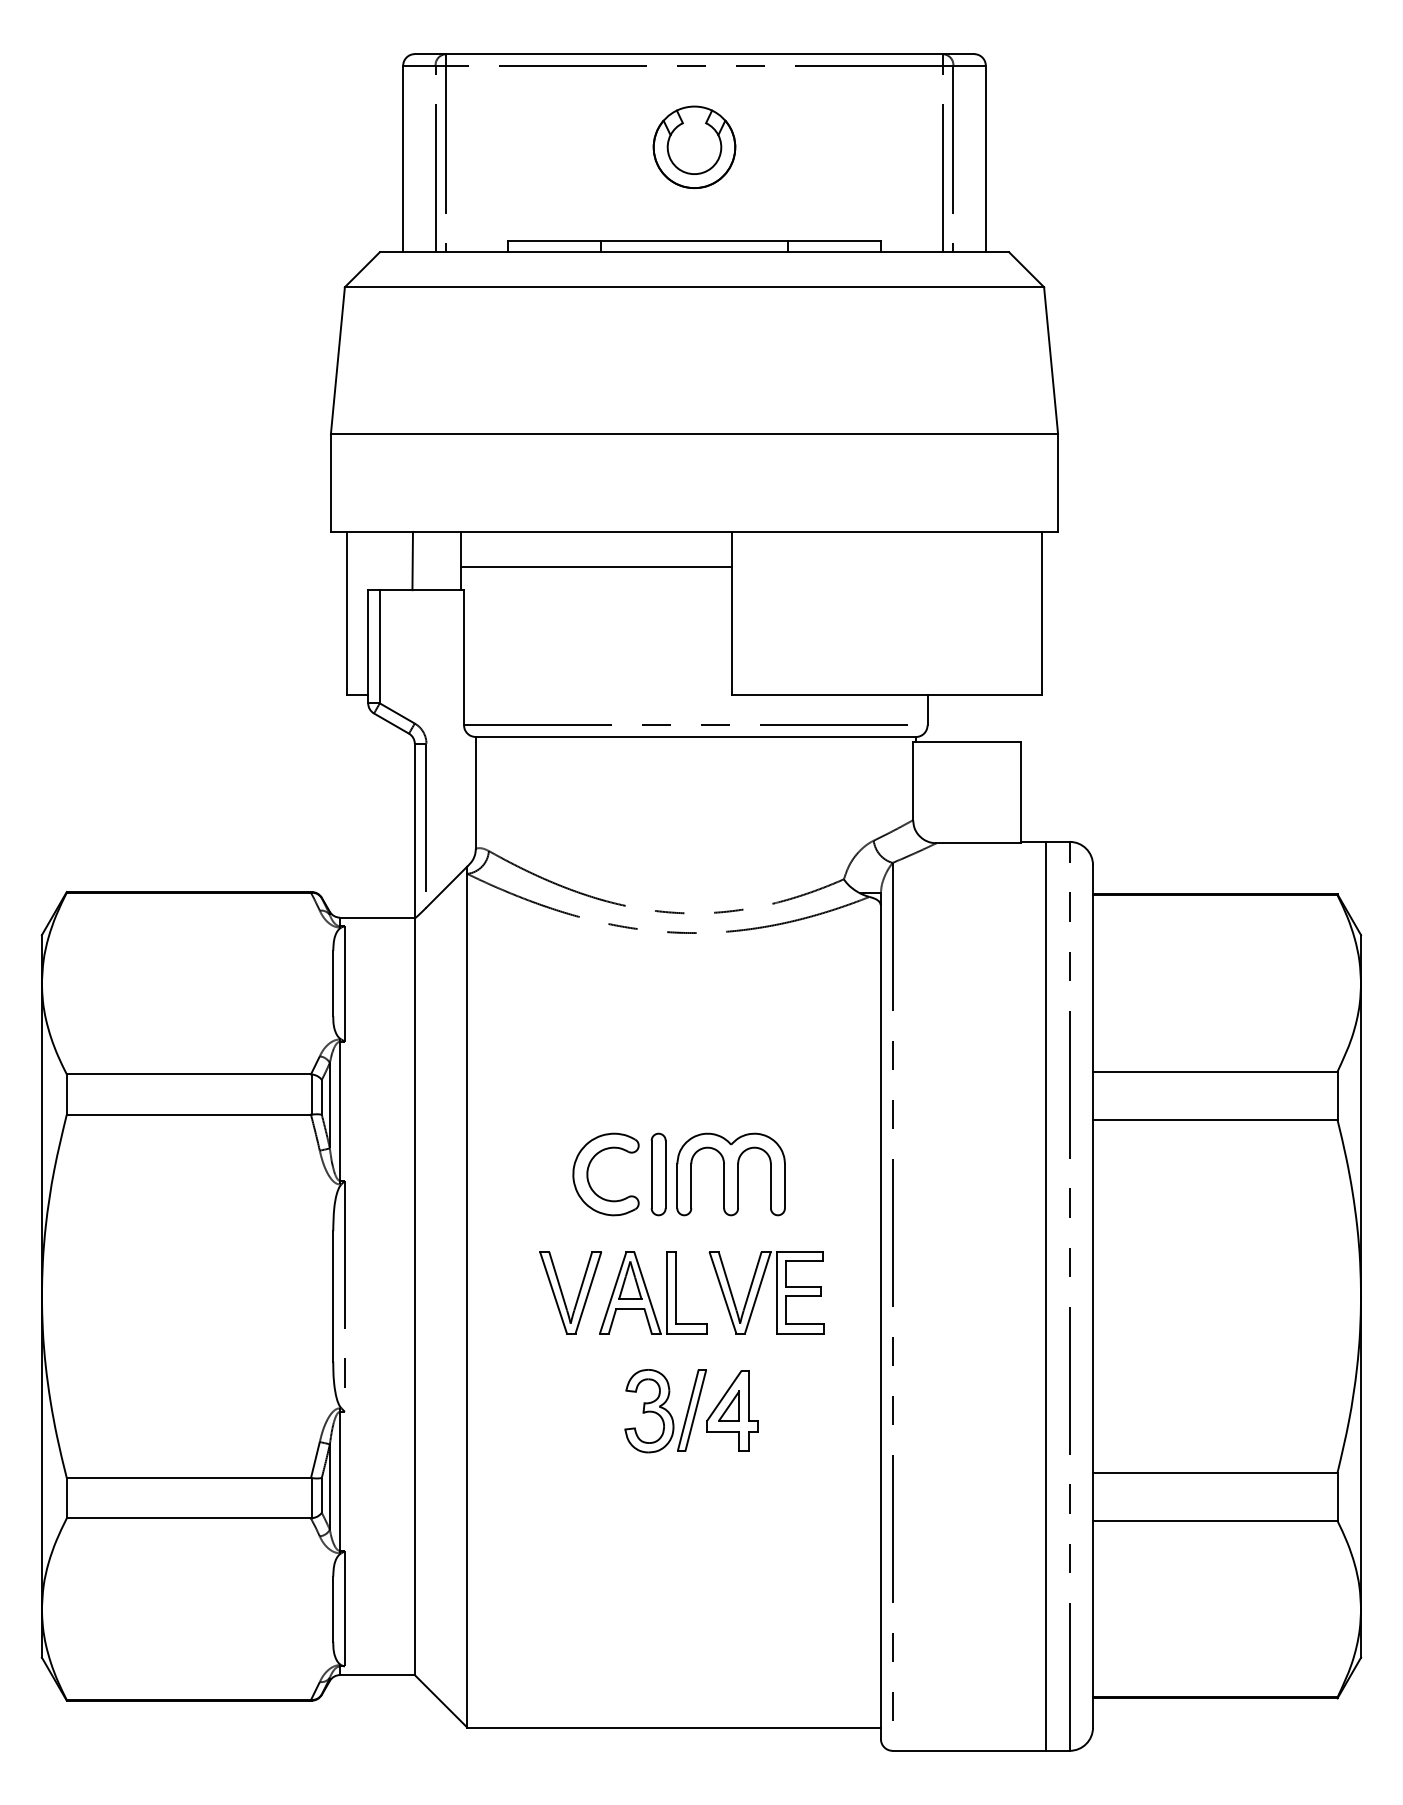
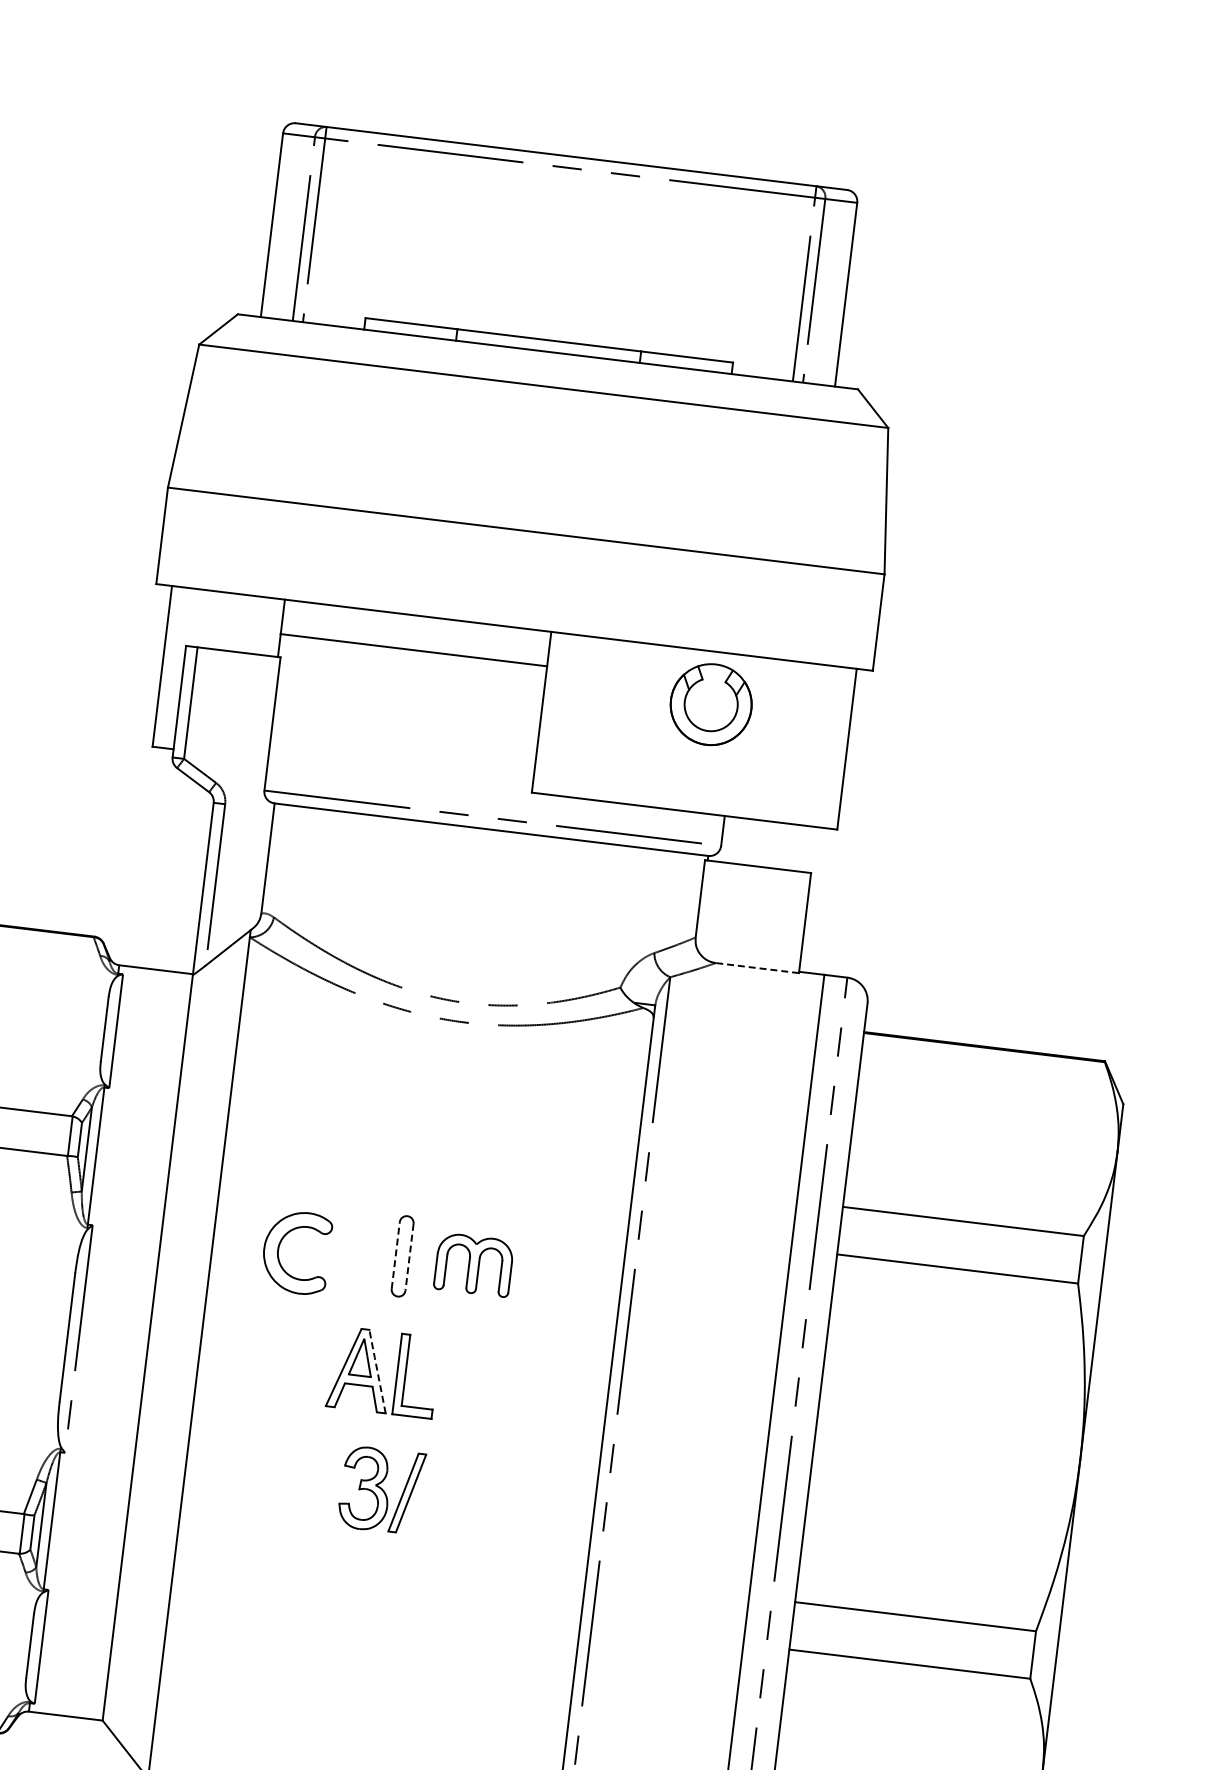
part: (694, 146) -> (711, 703), moved
line: (412, 560) -> (233, 621), removed
line: (978, 843) -> (757, 968), solid -> dashed
part: (588, 1174) -> (279, 1250), moved
line: (651, 1174) -> (395, 1255), solid -> dashed
line: (665, 1174) -> (409, 1257), solid -> dashed
part: (730, 1174) -> (473, 1264), size x0.7
part: (759, 1291) -> (488, 1383), removed
line: (647, 1292) -> (377, 1371), solid -> dashed
part: (563, 1294) -> (294, 1363), removed
part: (732, 1410) -> (447, 1497), removed

